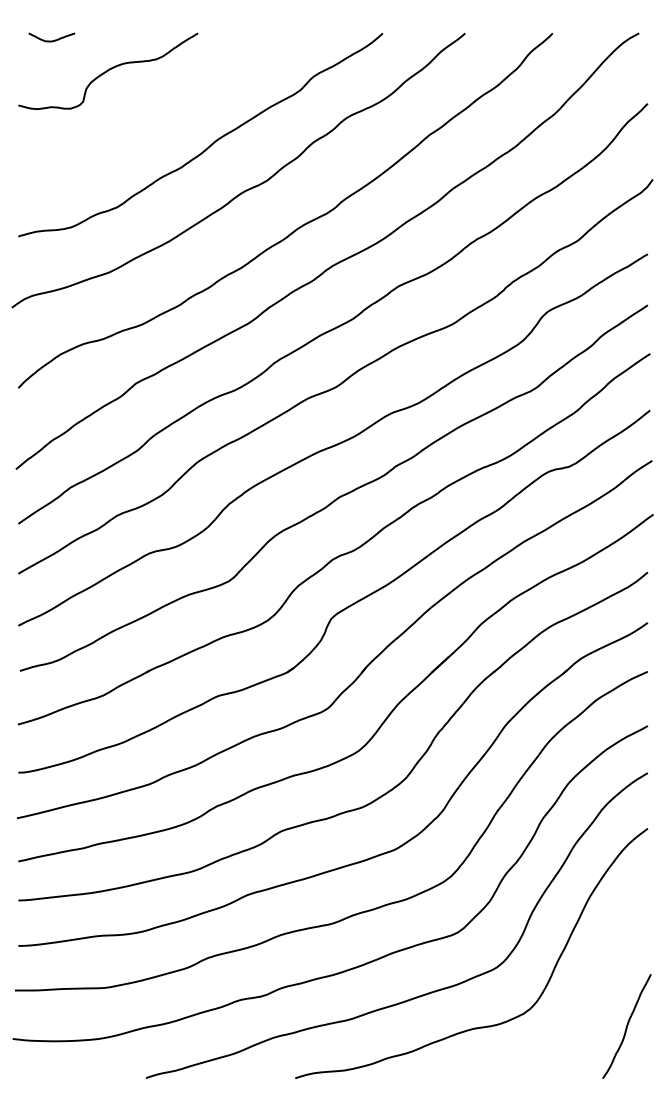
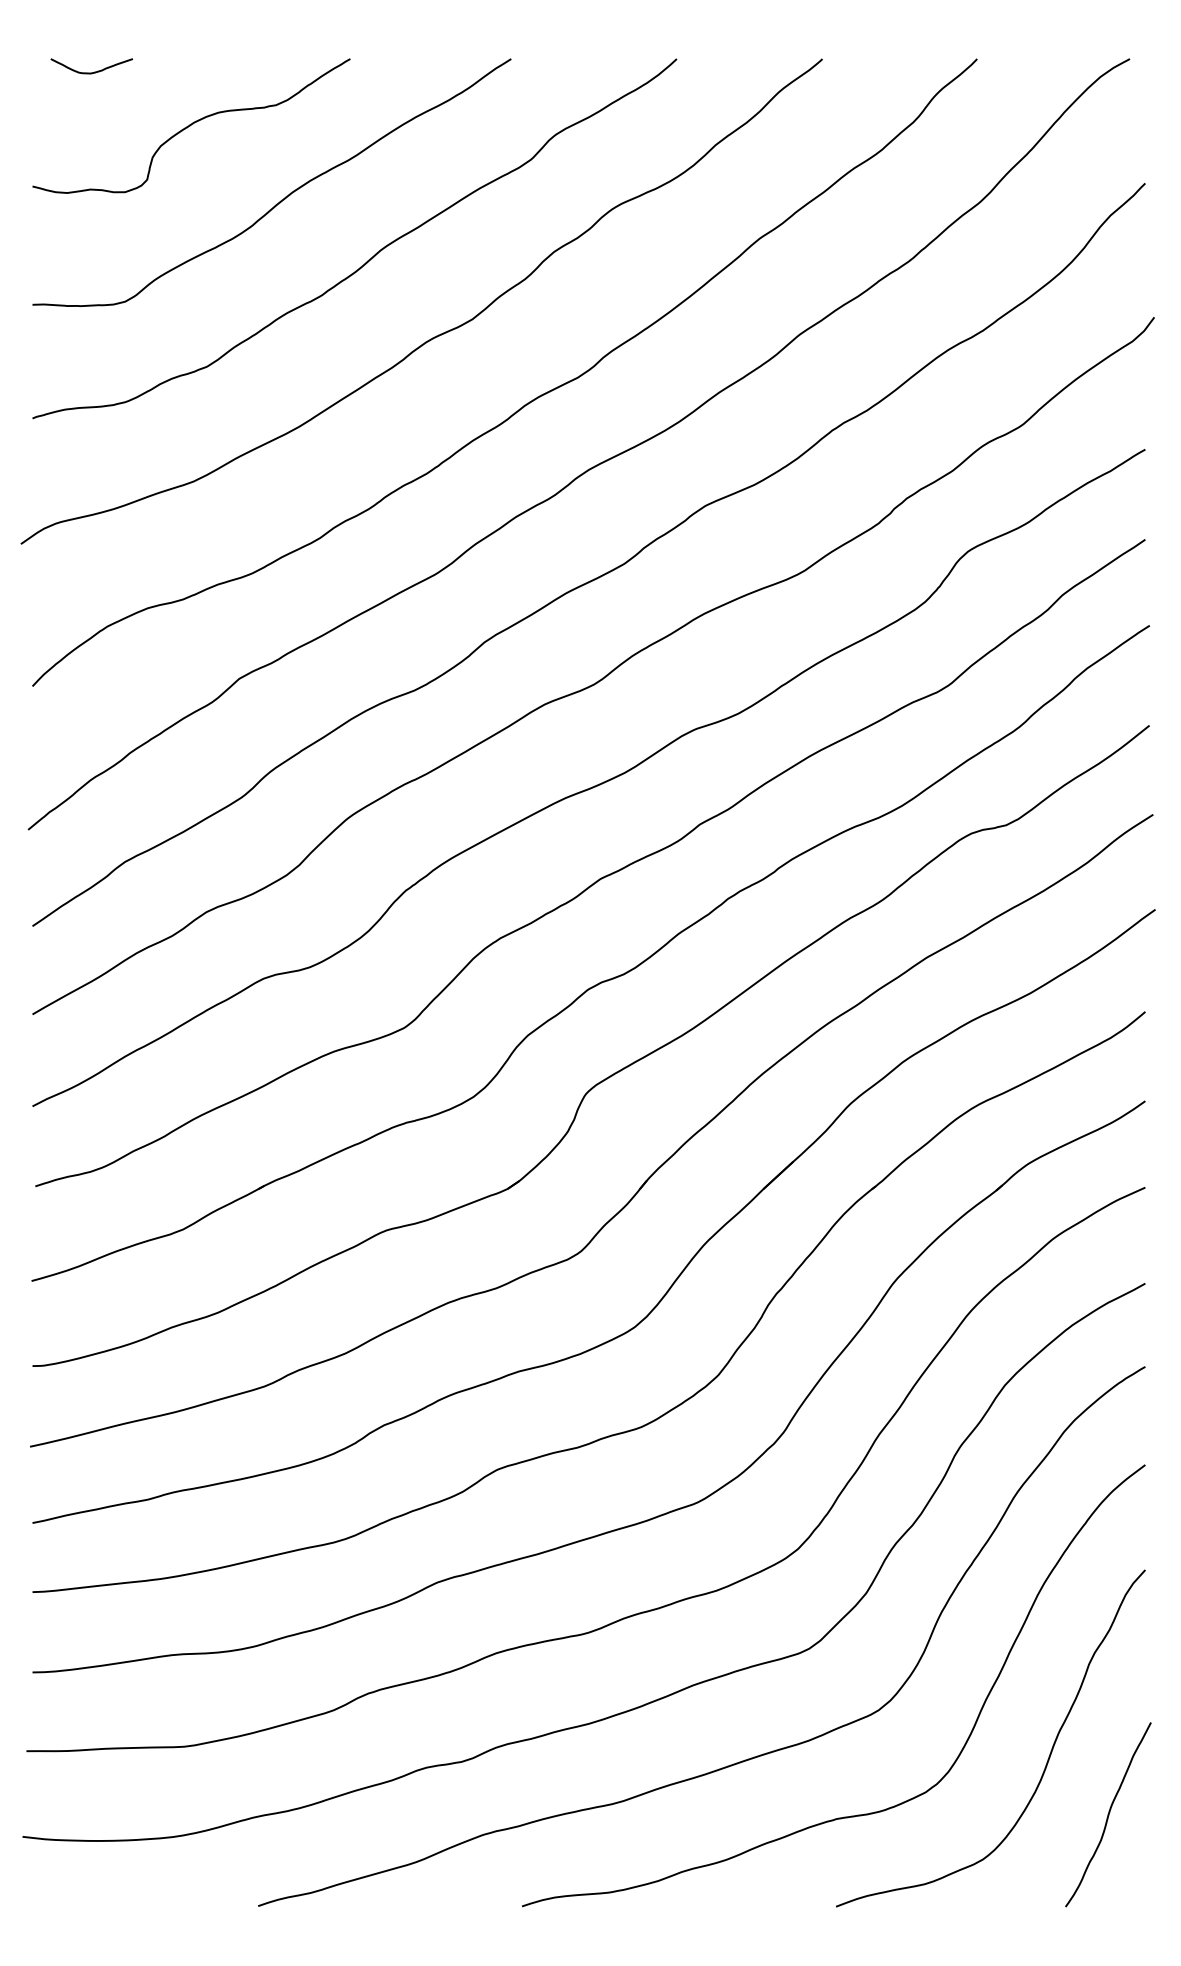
curve: (161, 110) -> (285, 195), added
curve: (592, 993) -> (1047, 1756), added

